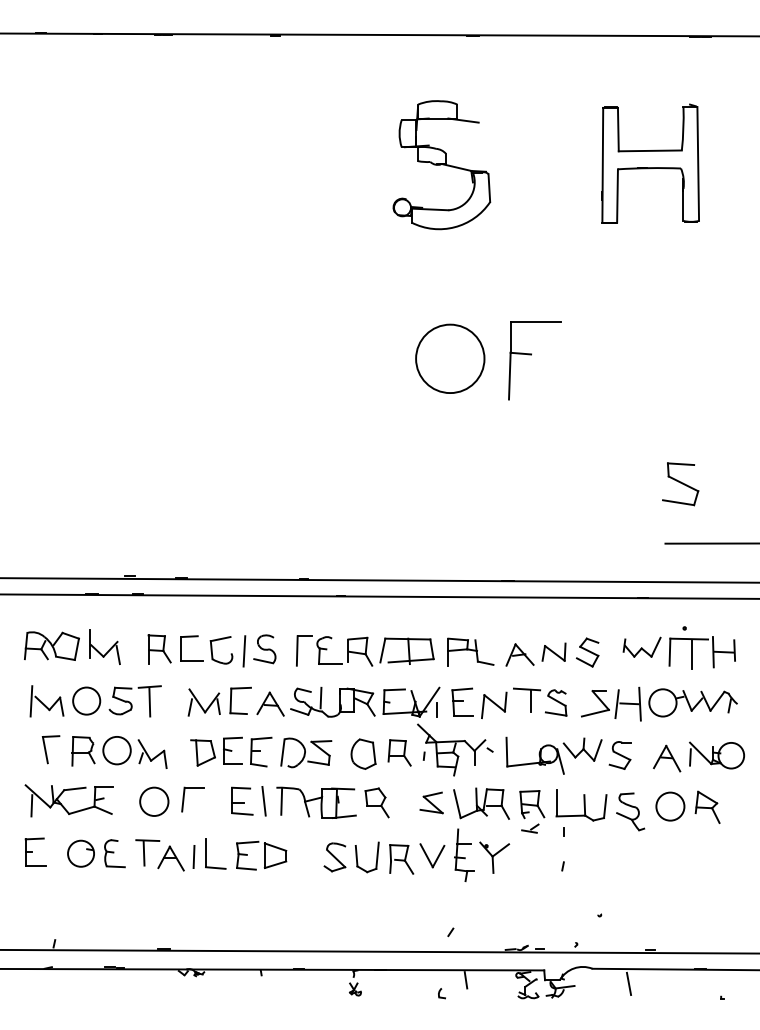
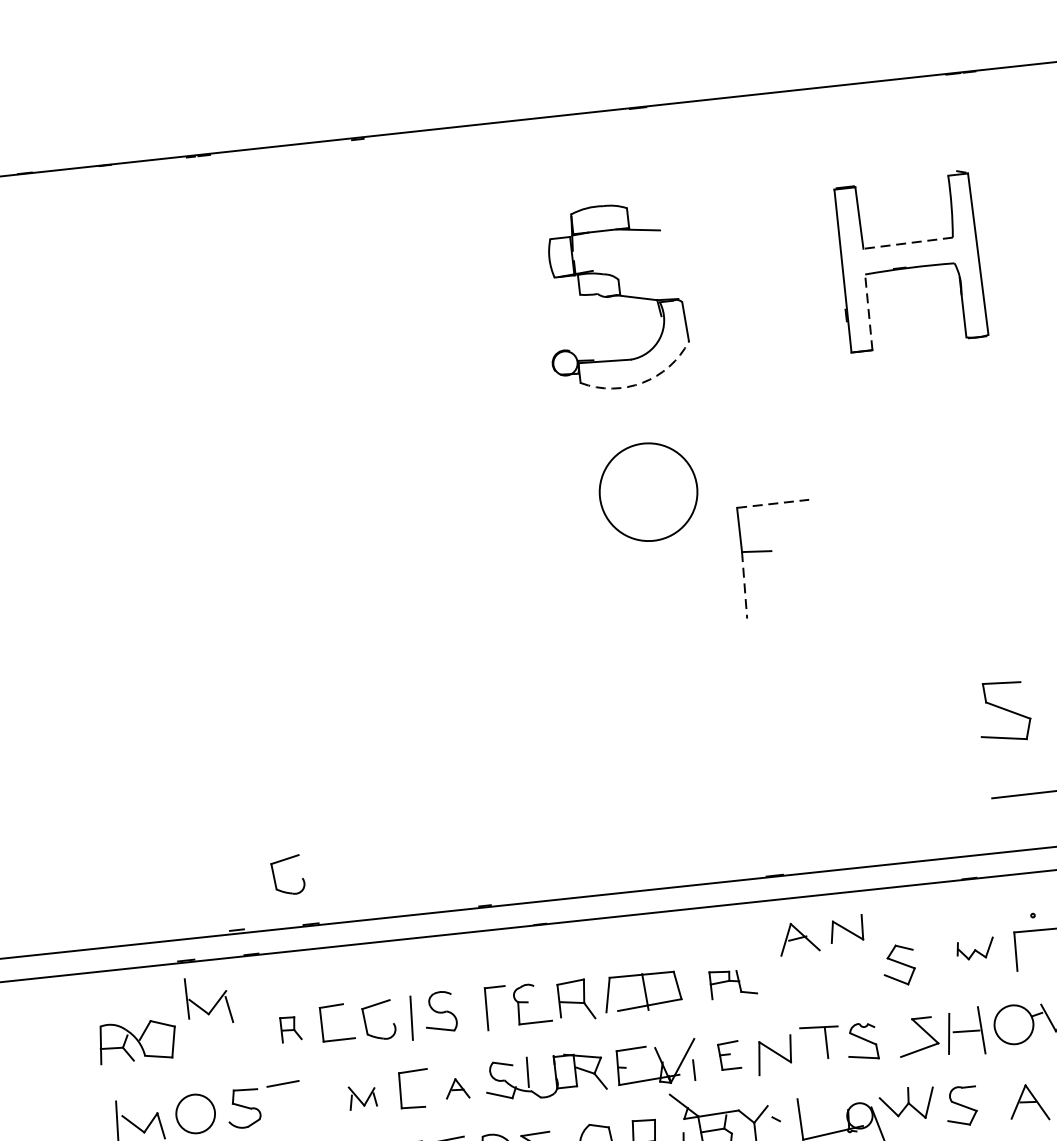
line: (650, 150) -> (908, 242), solid -> dashed
line: (617, 195) -> (868, 311), solid -> dashed
arc: (454, 227) -> (642, 383), solid -> dashed
line: (536, 321) -> (773, 503), solid -> dashed
circle: (450, 358) -> (648, 491), moved
line: (509, 376) -> (744, 585), solid -> dashed
part: (160, 542) -> (275, 877), added
part: (104, 646) -> (208, 999), moved
part: (641, 646) -> (974, 948), size x0.7
part: (159, 649) -> (290, 1029), size x0.6
part: (470, 651) -> (732, 982), size x0.7
part: (542, 654) -> (830, 934), moved
line: (691, 654) -> (1046, 951), removed
part: (462, 701) -> (729, 1054), size x0.7
line: (149, 702) -> (285, 1105), removed
part: (203, 702) -> (361, 1097), size x0.6
part: (270, 703) -> (456, 1088), size x0.6

